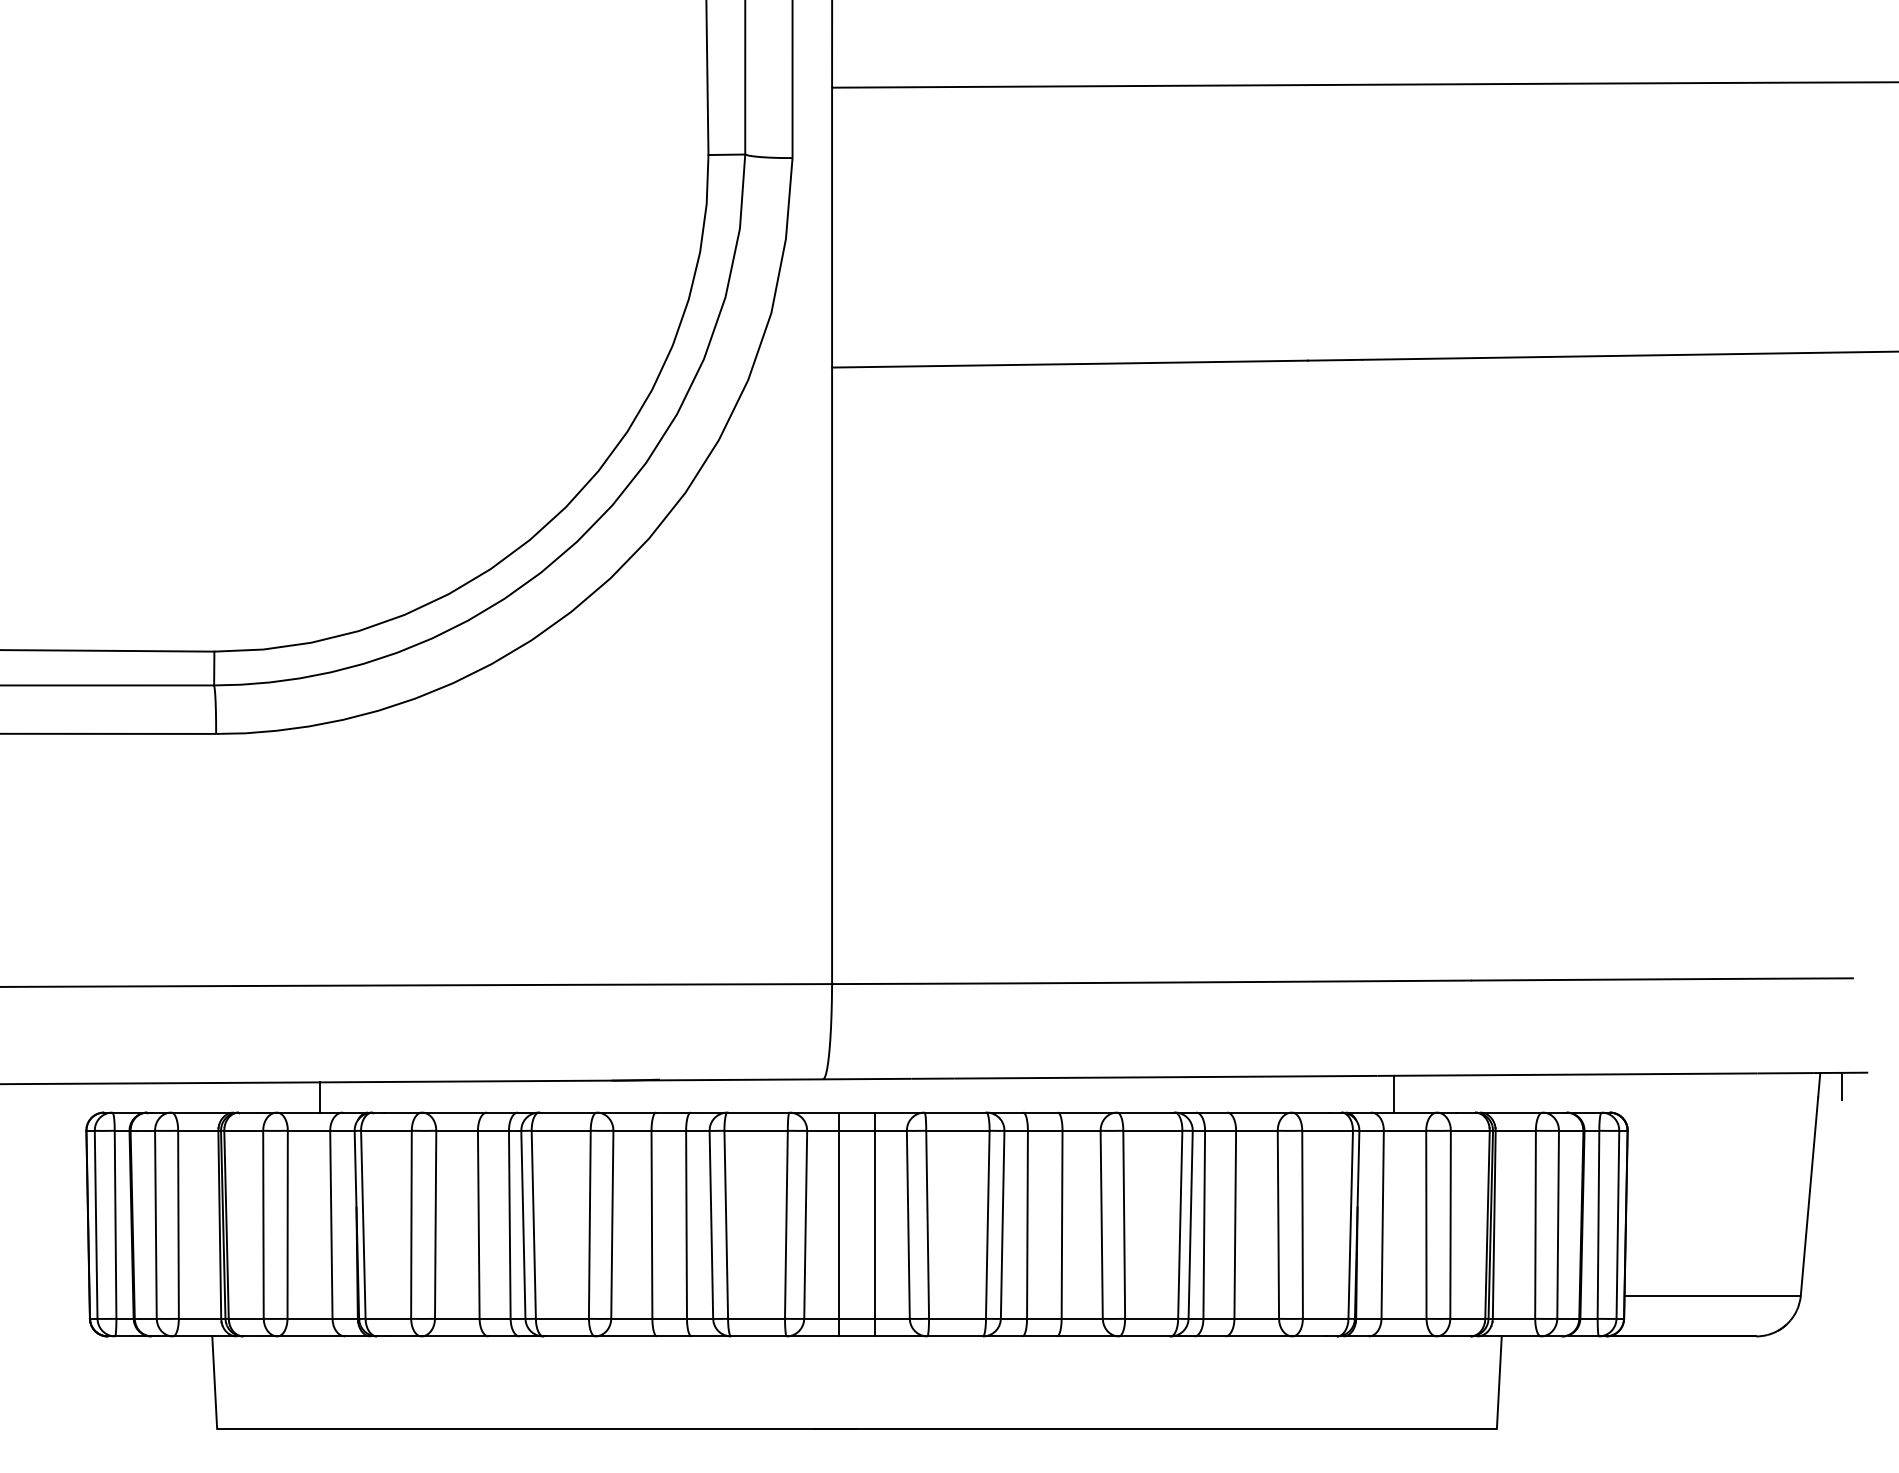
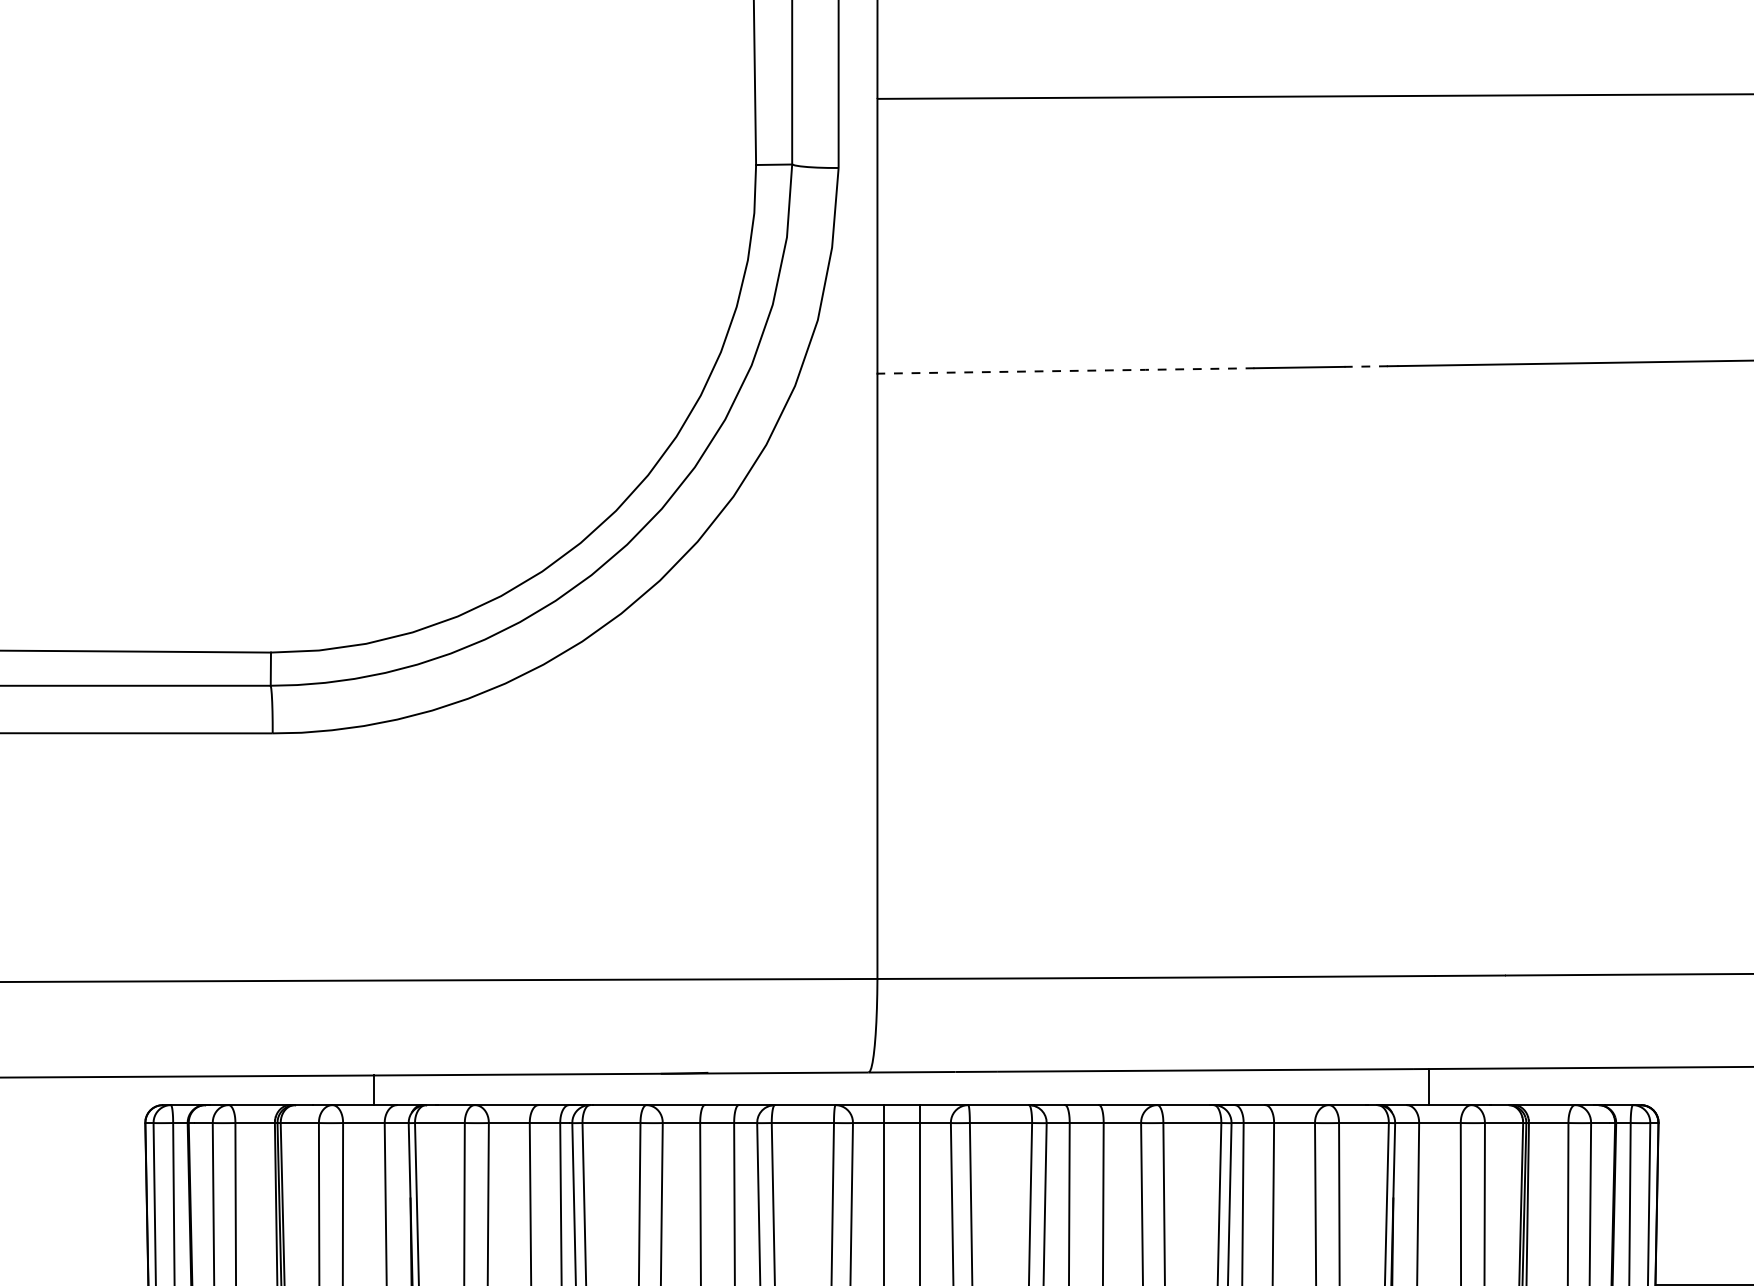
line: (1329, 360) -> (1365, 366), solid -> dashed
line: (1024, 364) -> (1066, 370), solid -> dashed

